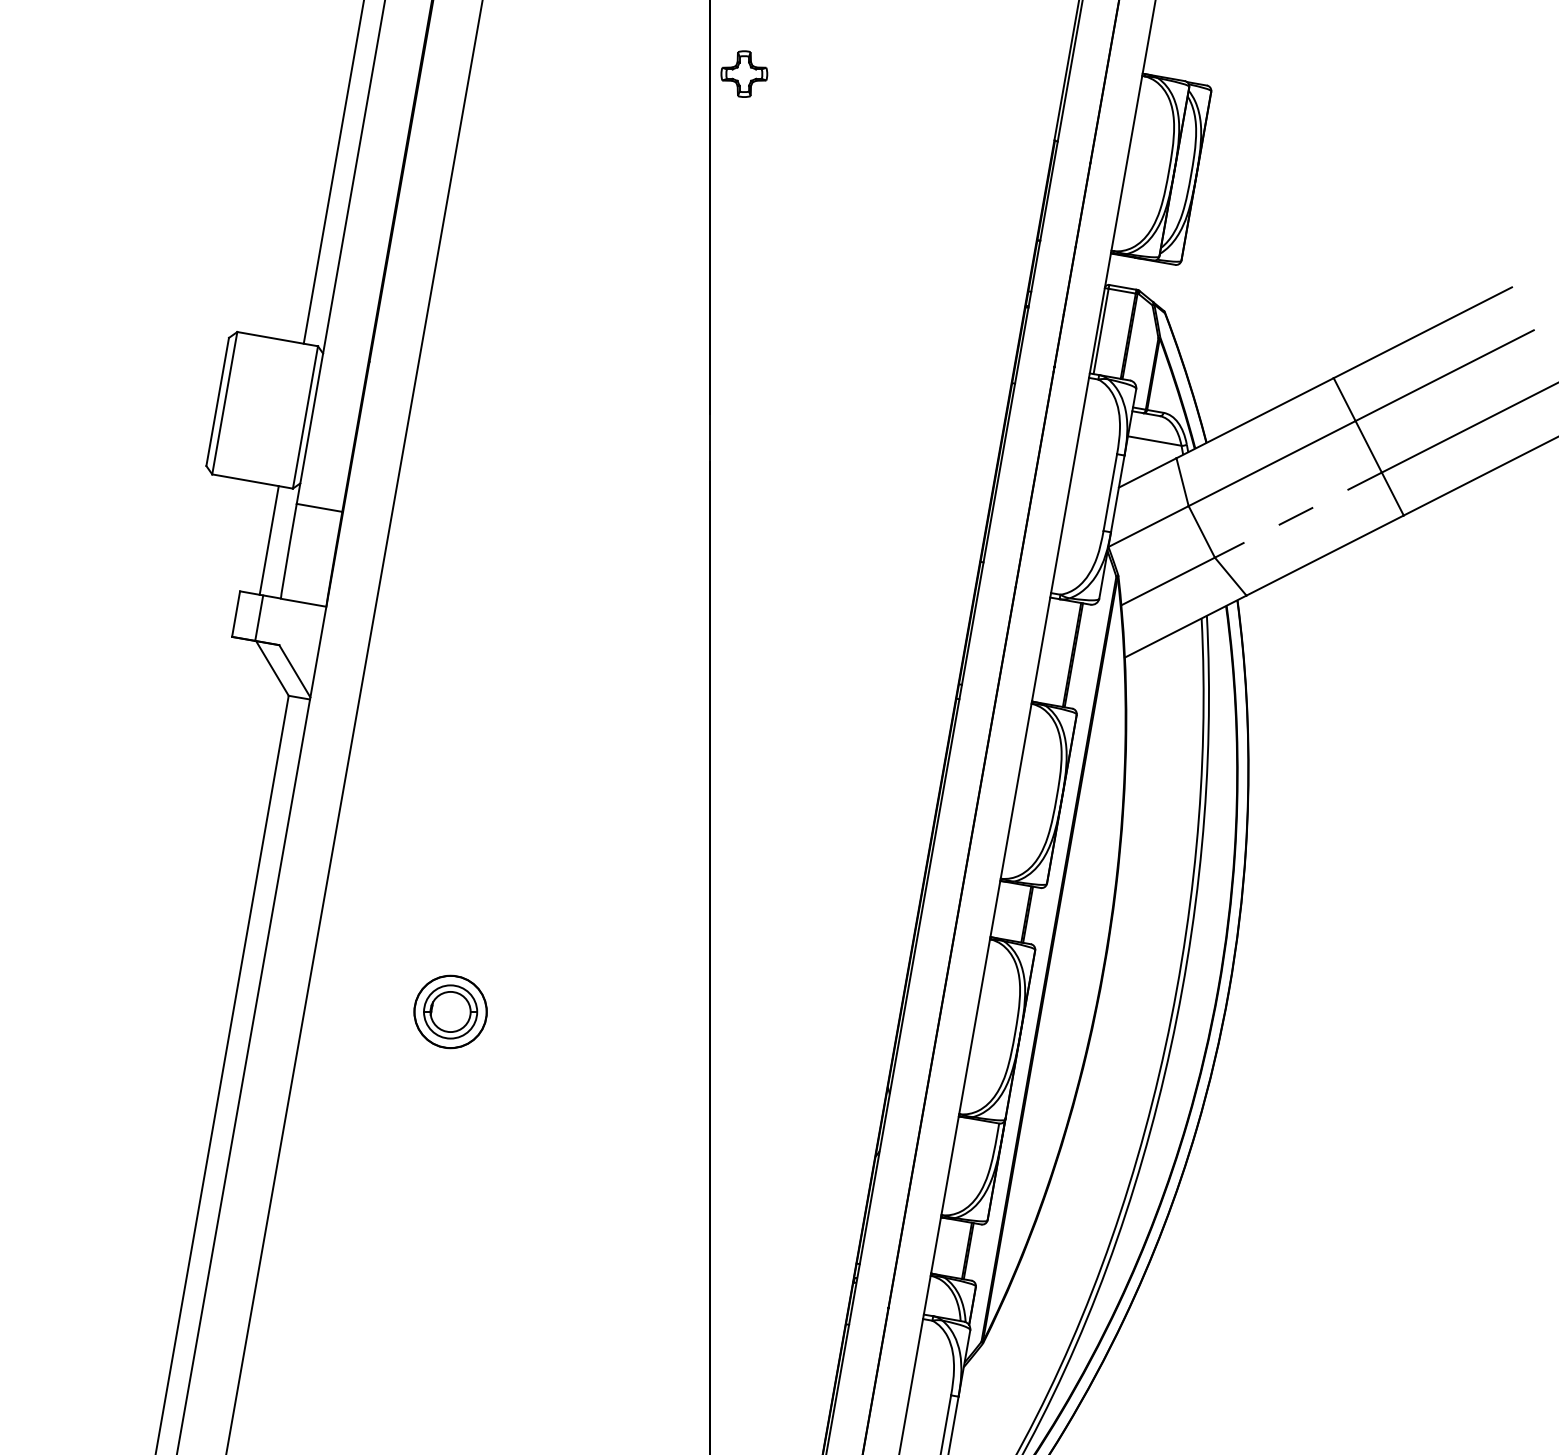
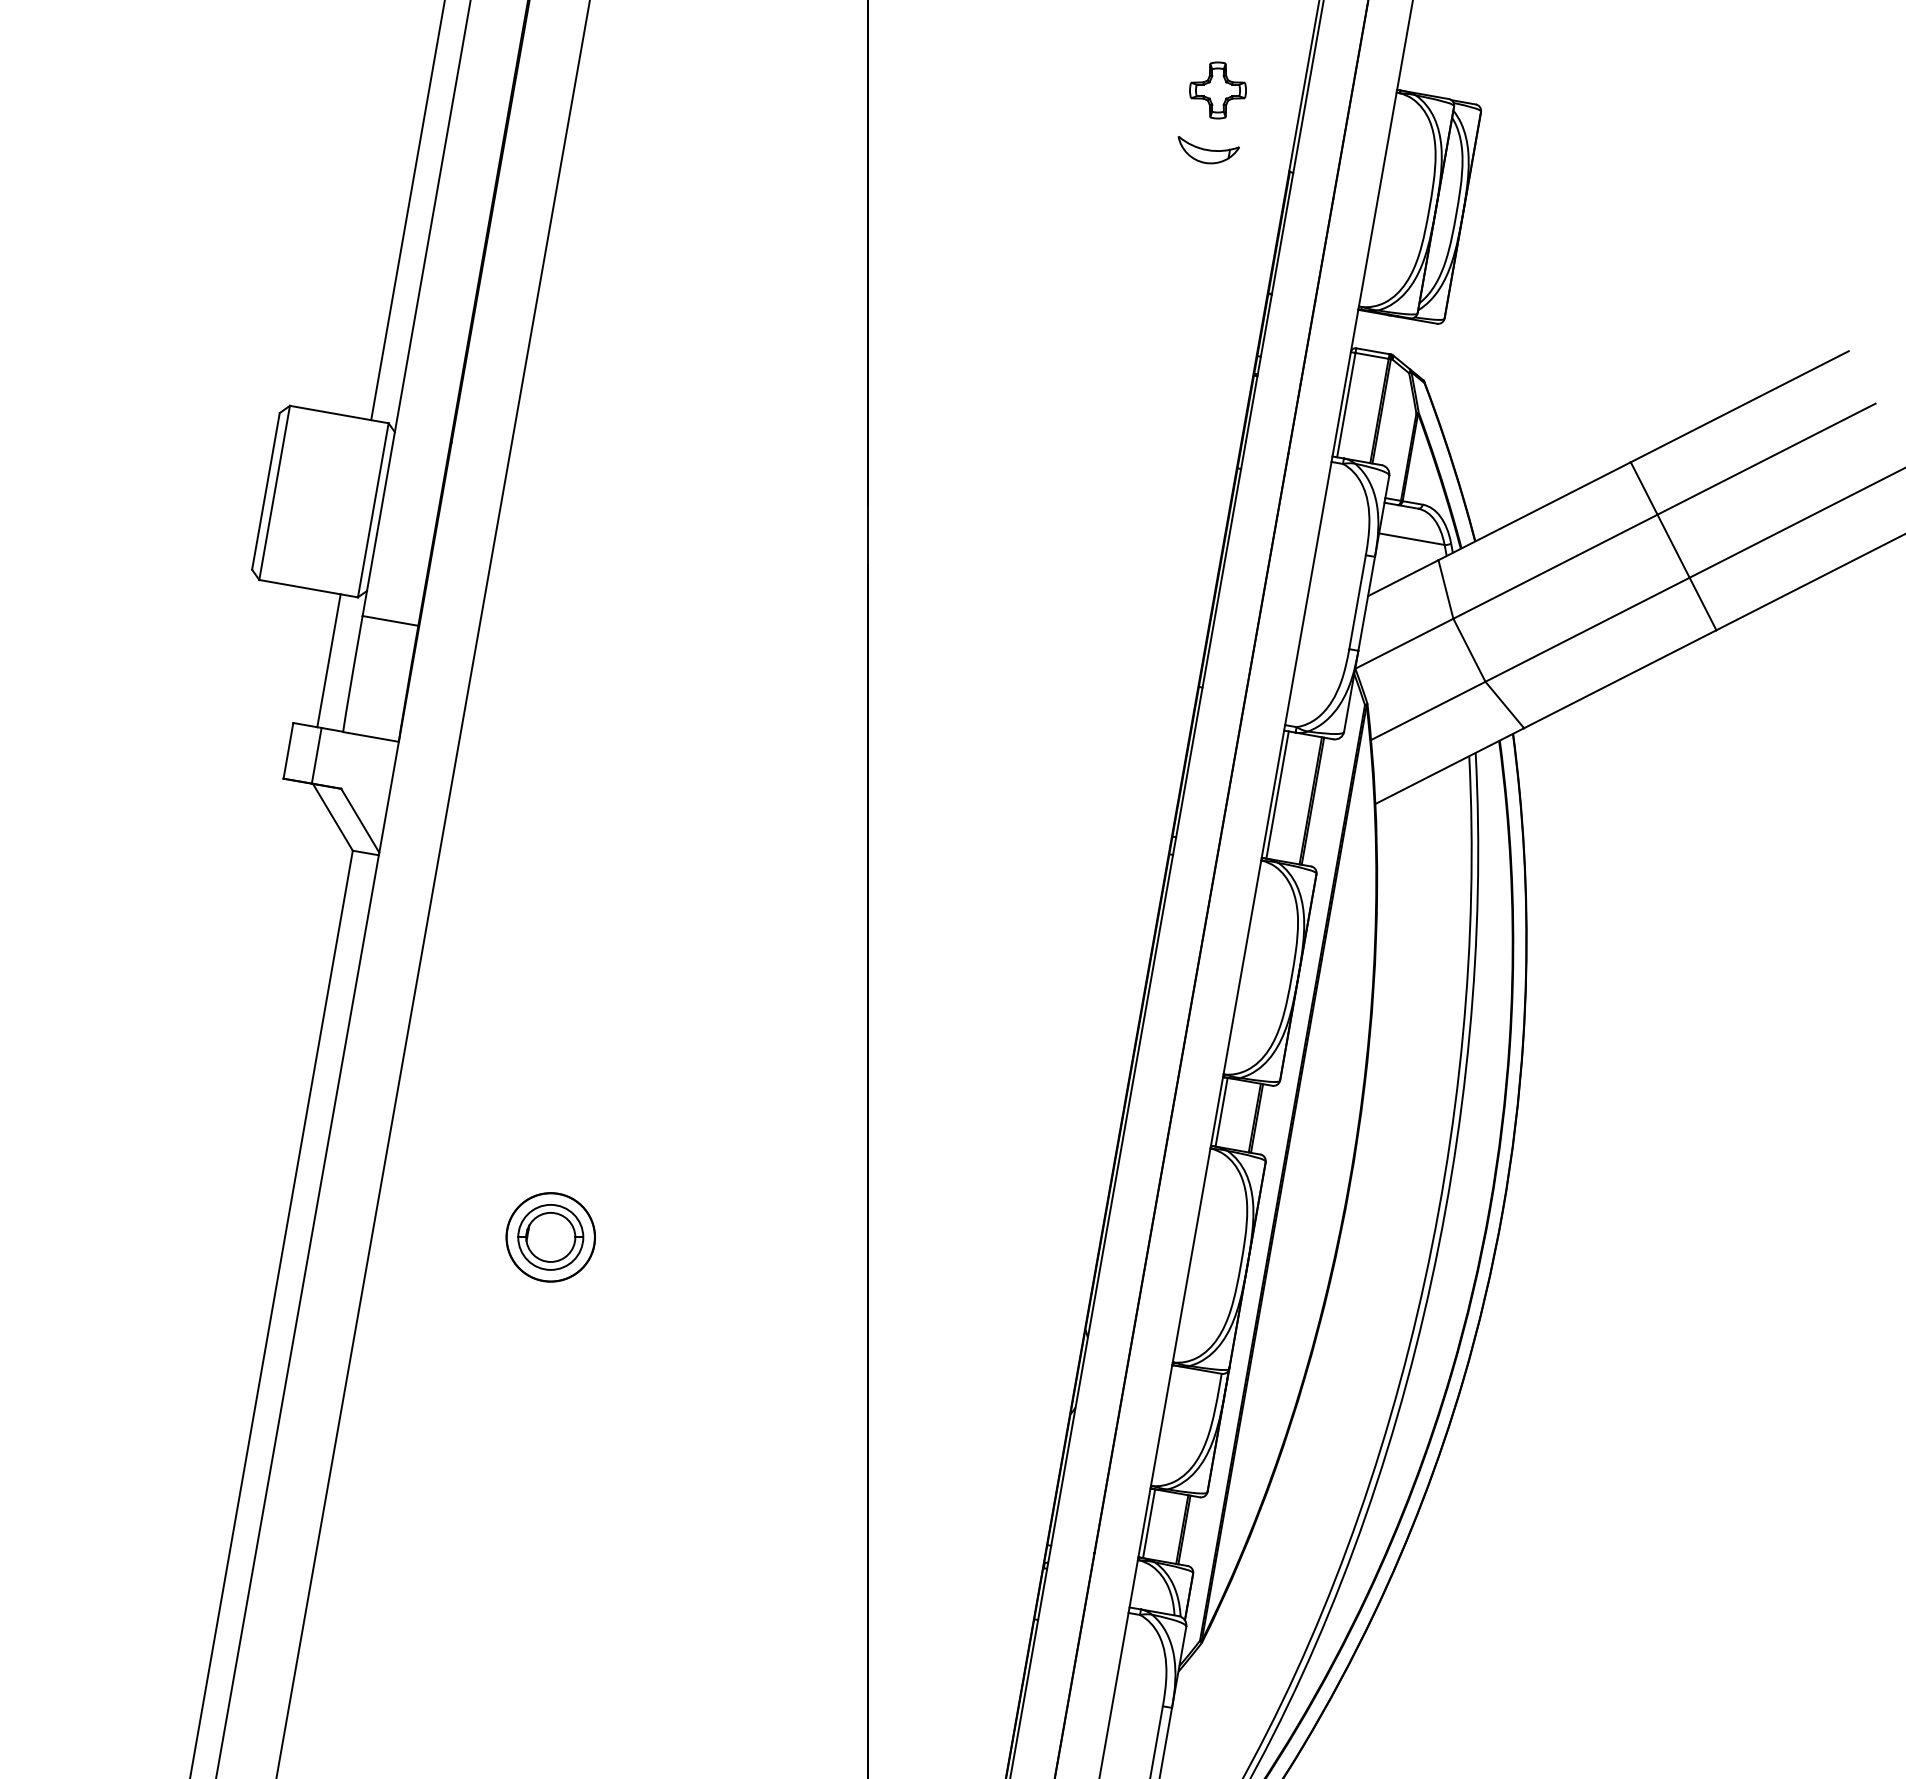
part: (743, 74) -> (1217, 90), moved
part: (988, 123) -> (1208, 150), added
line: (1298, 514) -> (1587, 629), dashed -> solid
line: (1044, 649) -> (1277, 794), added
line: (999, 909) -> (1221, 1111), added
line: (940, 1245) -> (1149, 1523), added

